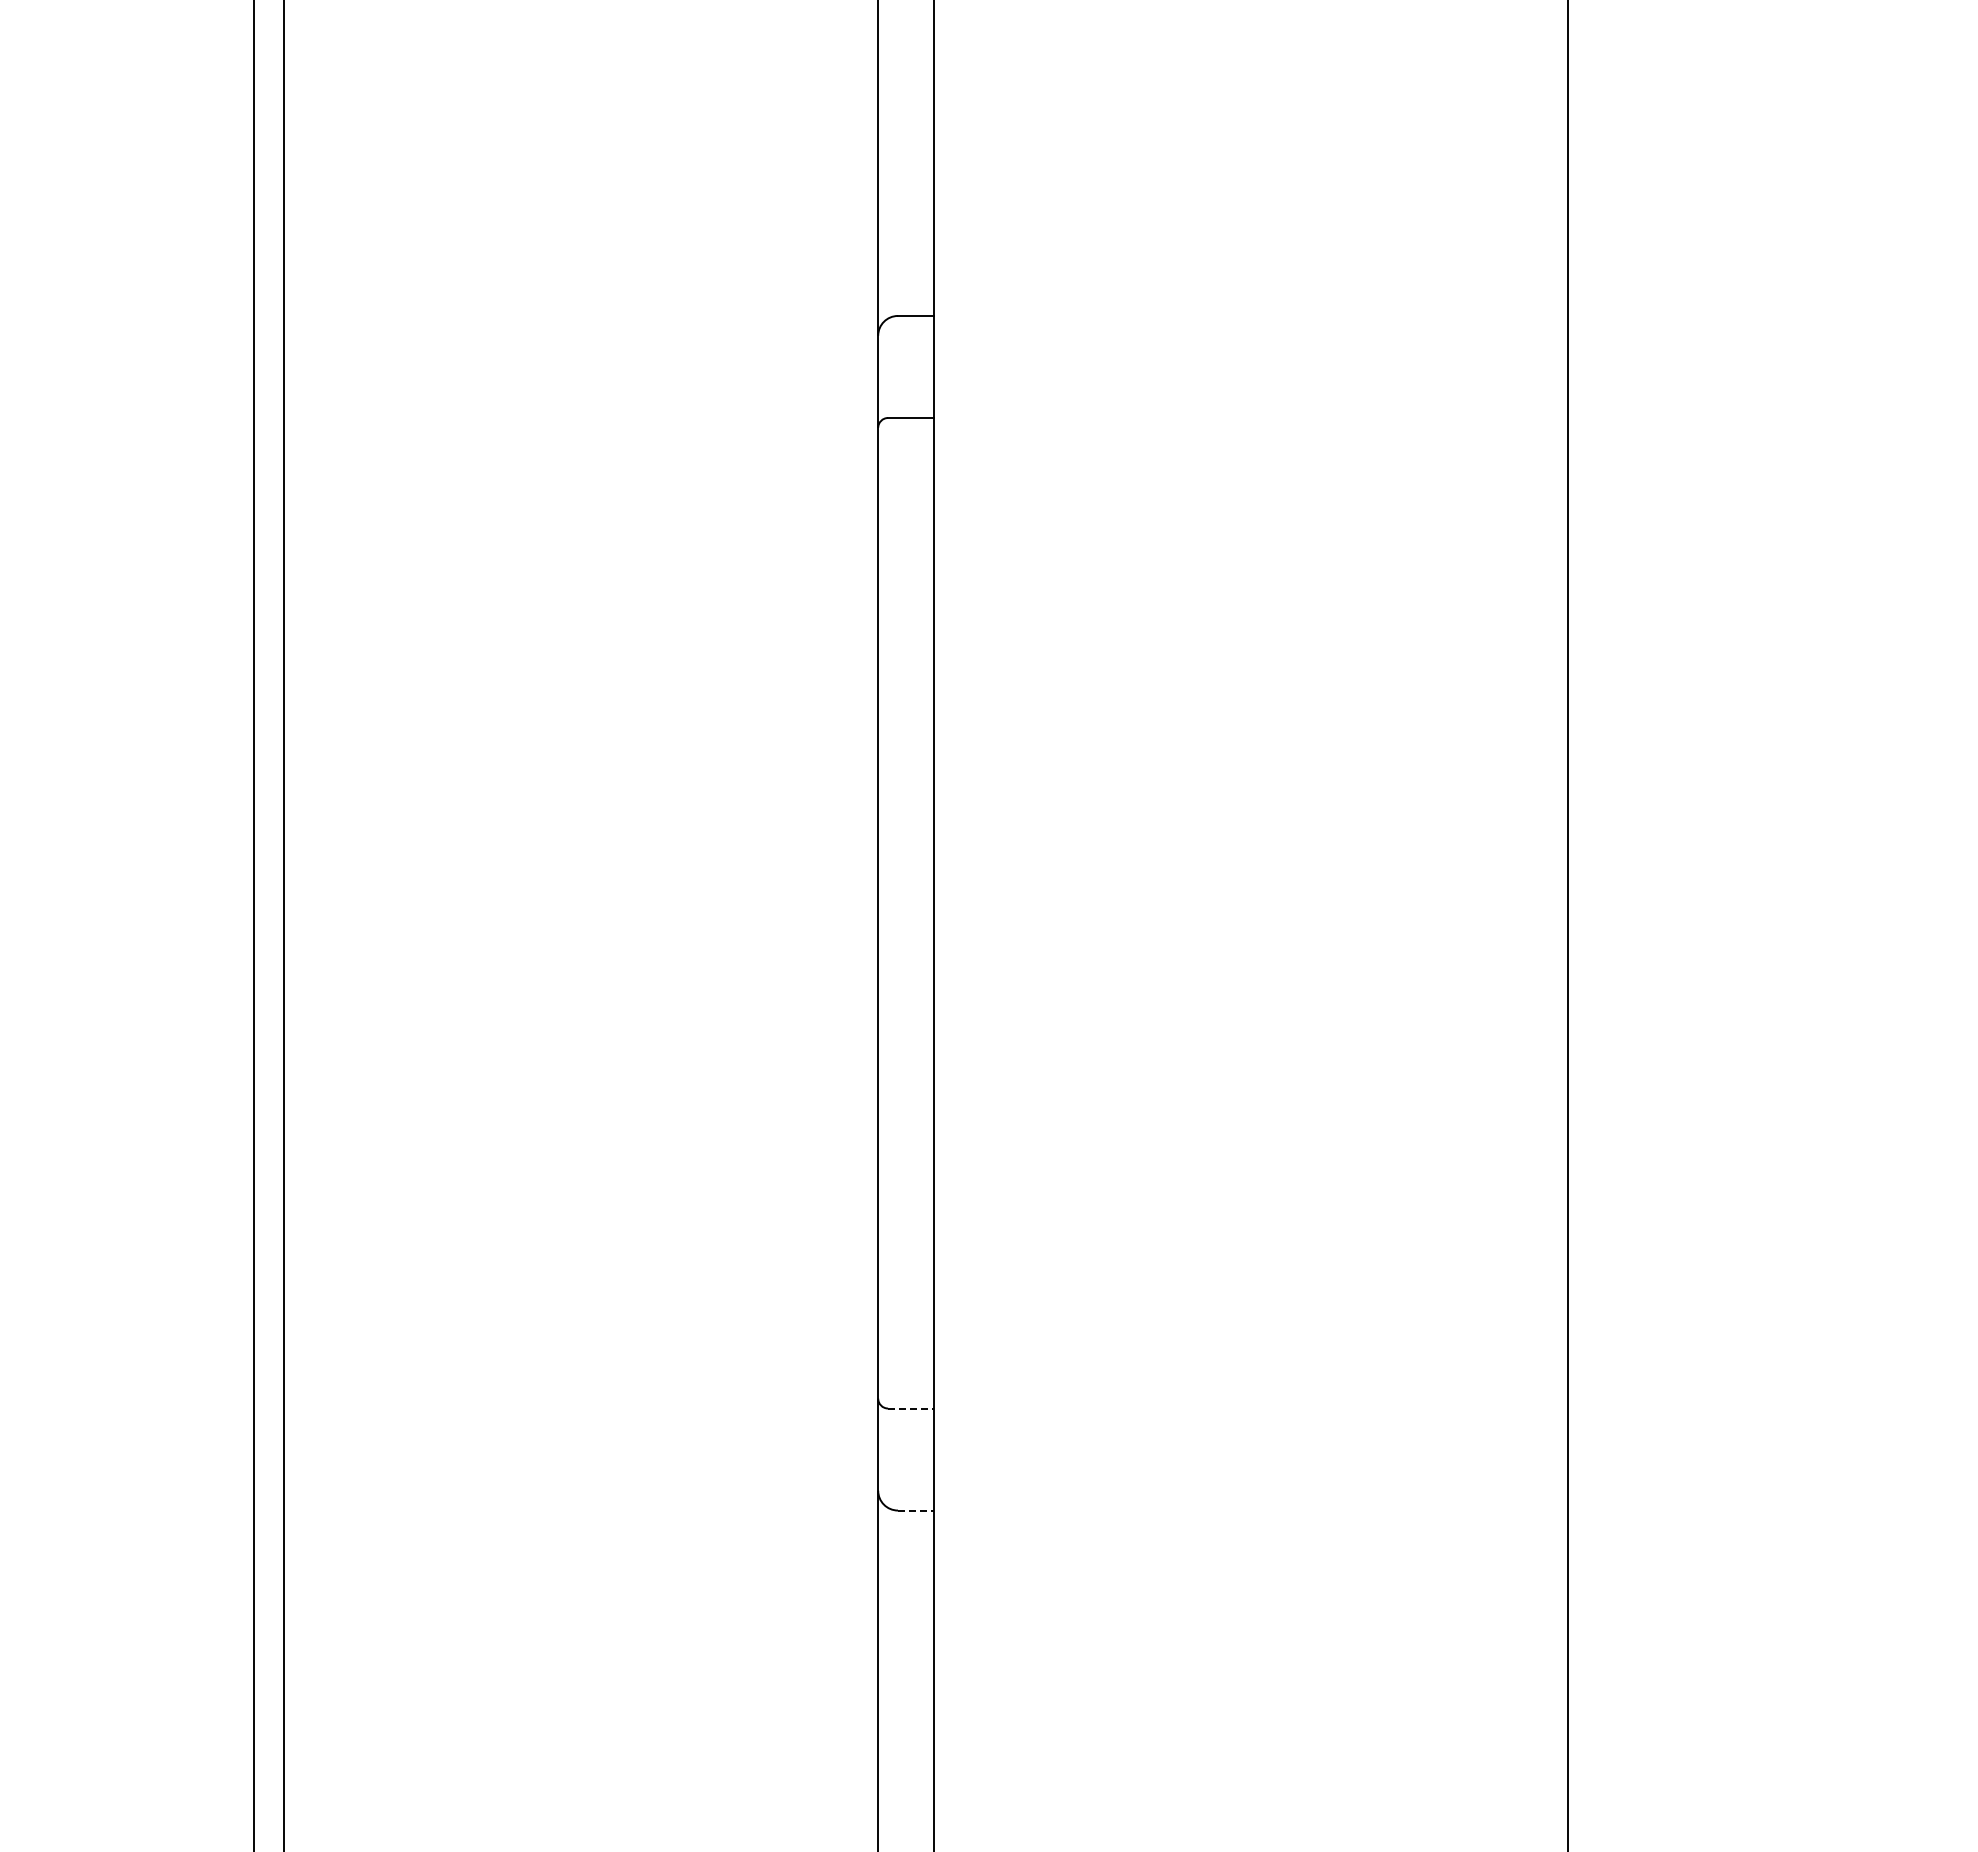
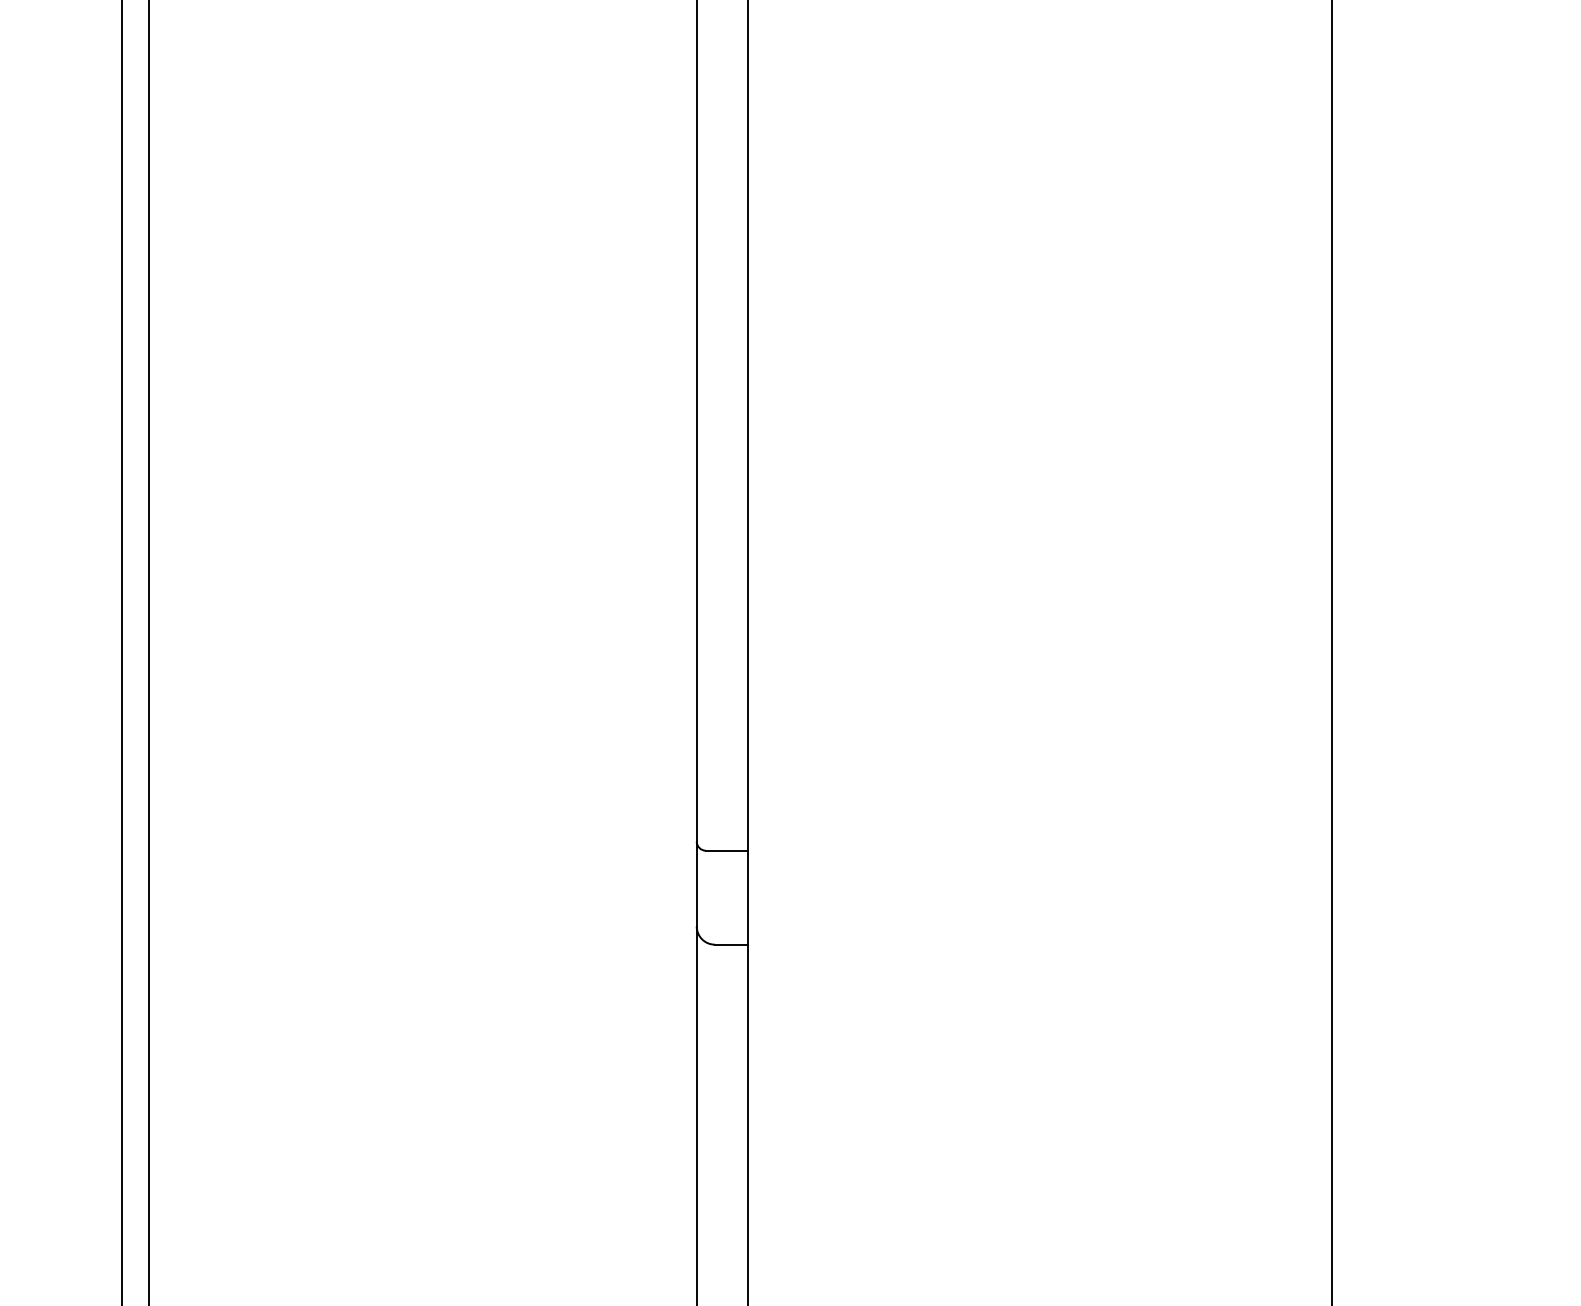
line: (910, 1408) -> (726, 850), dashed -> solid
line: (915, 1510) -> (731, 944), dashed -> solid

